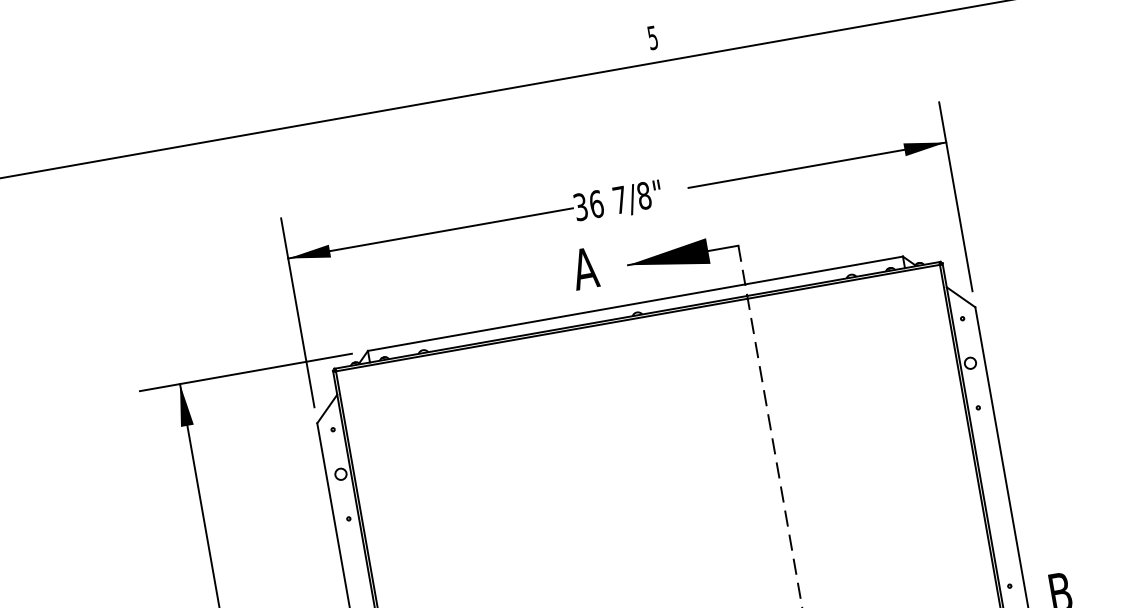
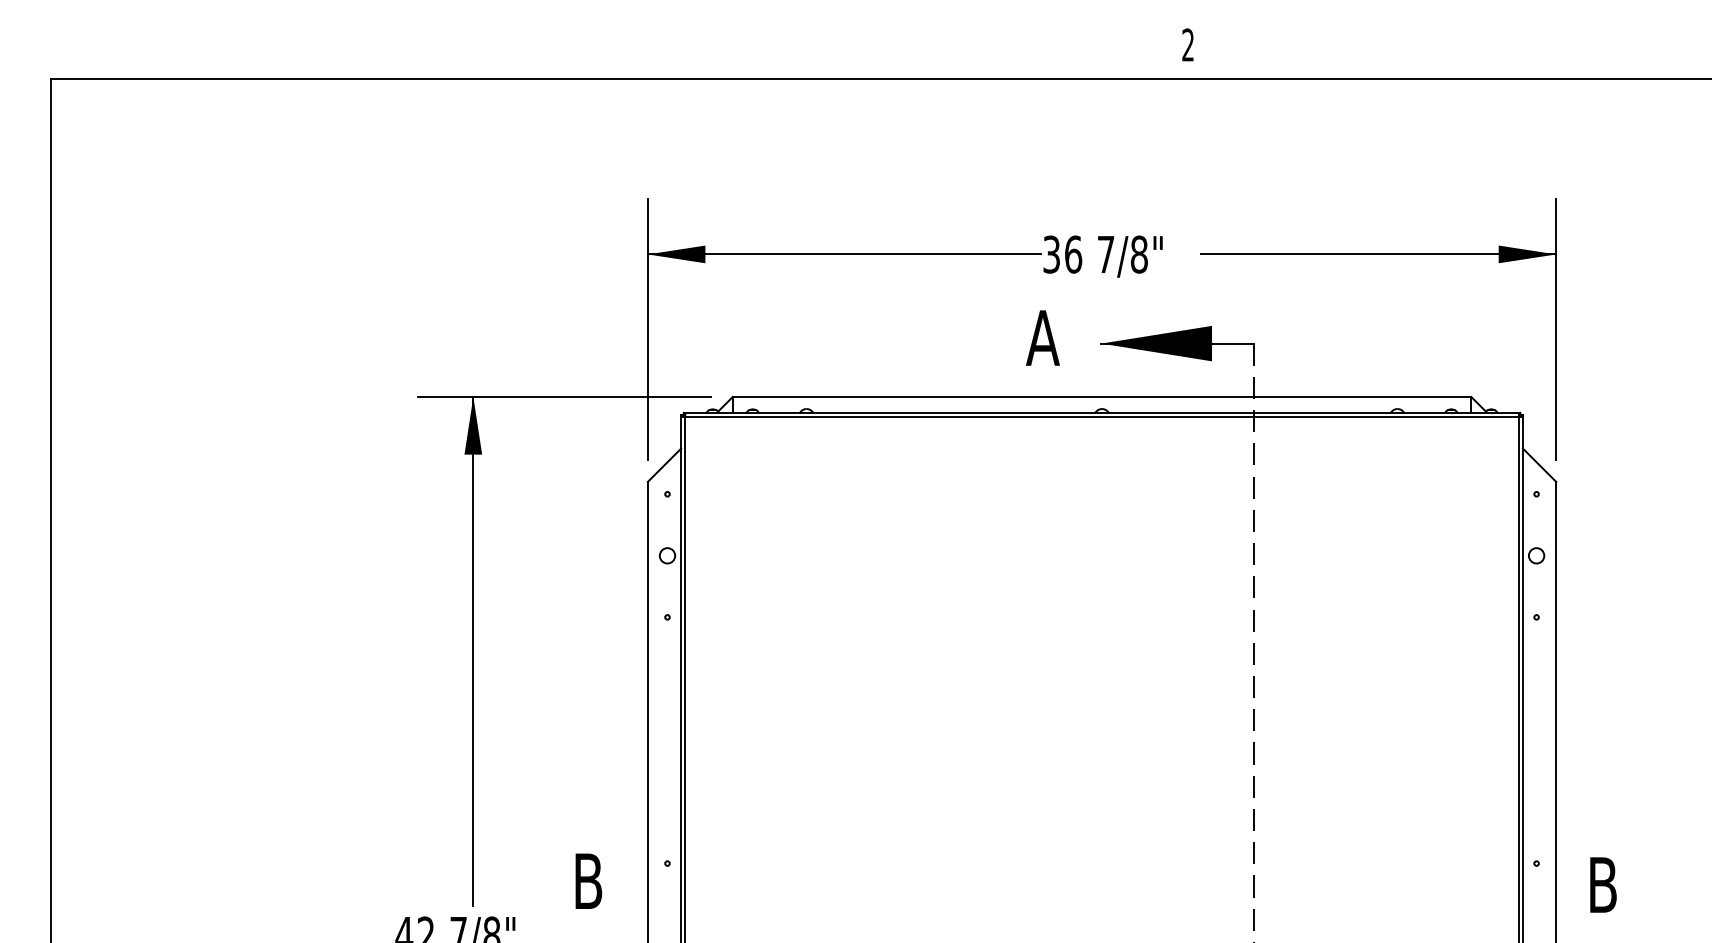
text: (652, 37) -> (1187, 44), 5 -> 2

